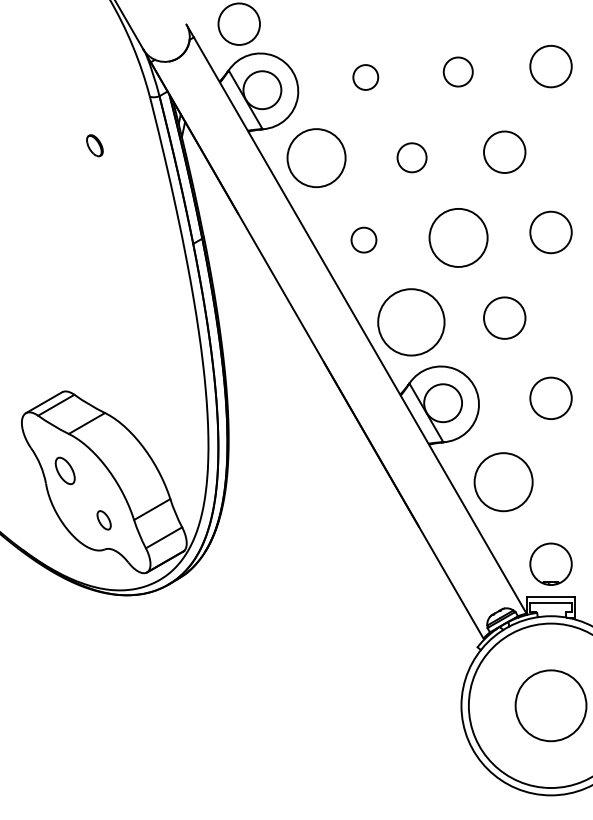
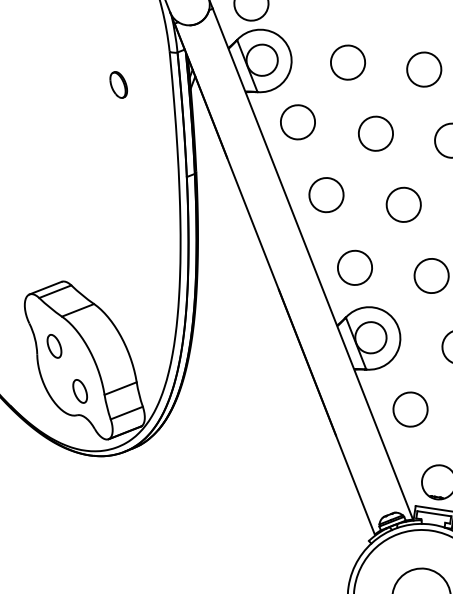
circle: (457, 71) -> (423, 69), size x1.43
circle: (365, 77) -> (347, 62), size x1.67
part: (94, 145) -> (118, 84), size x1.43
circle: (316, 157) -> (297, 121), size x0.71
circle: (411, 157) -> (375, 133), size x1.43
circle: (457, 237) -> (403, 204), size x0.71
circle: (363, 239) -> (326, 194), size x1.67
circle: (411, 322) -> (355, 268), size x0.62
circle: (503, 481) -> (410, 409), size x0.71
part: (103, 520) -> (79, 391), size x1.43

